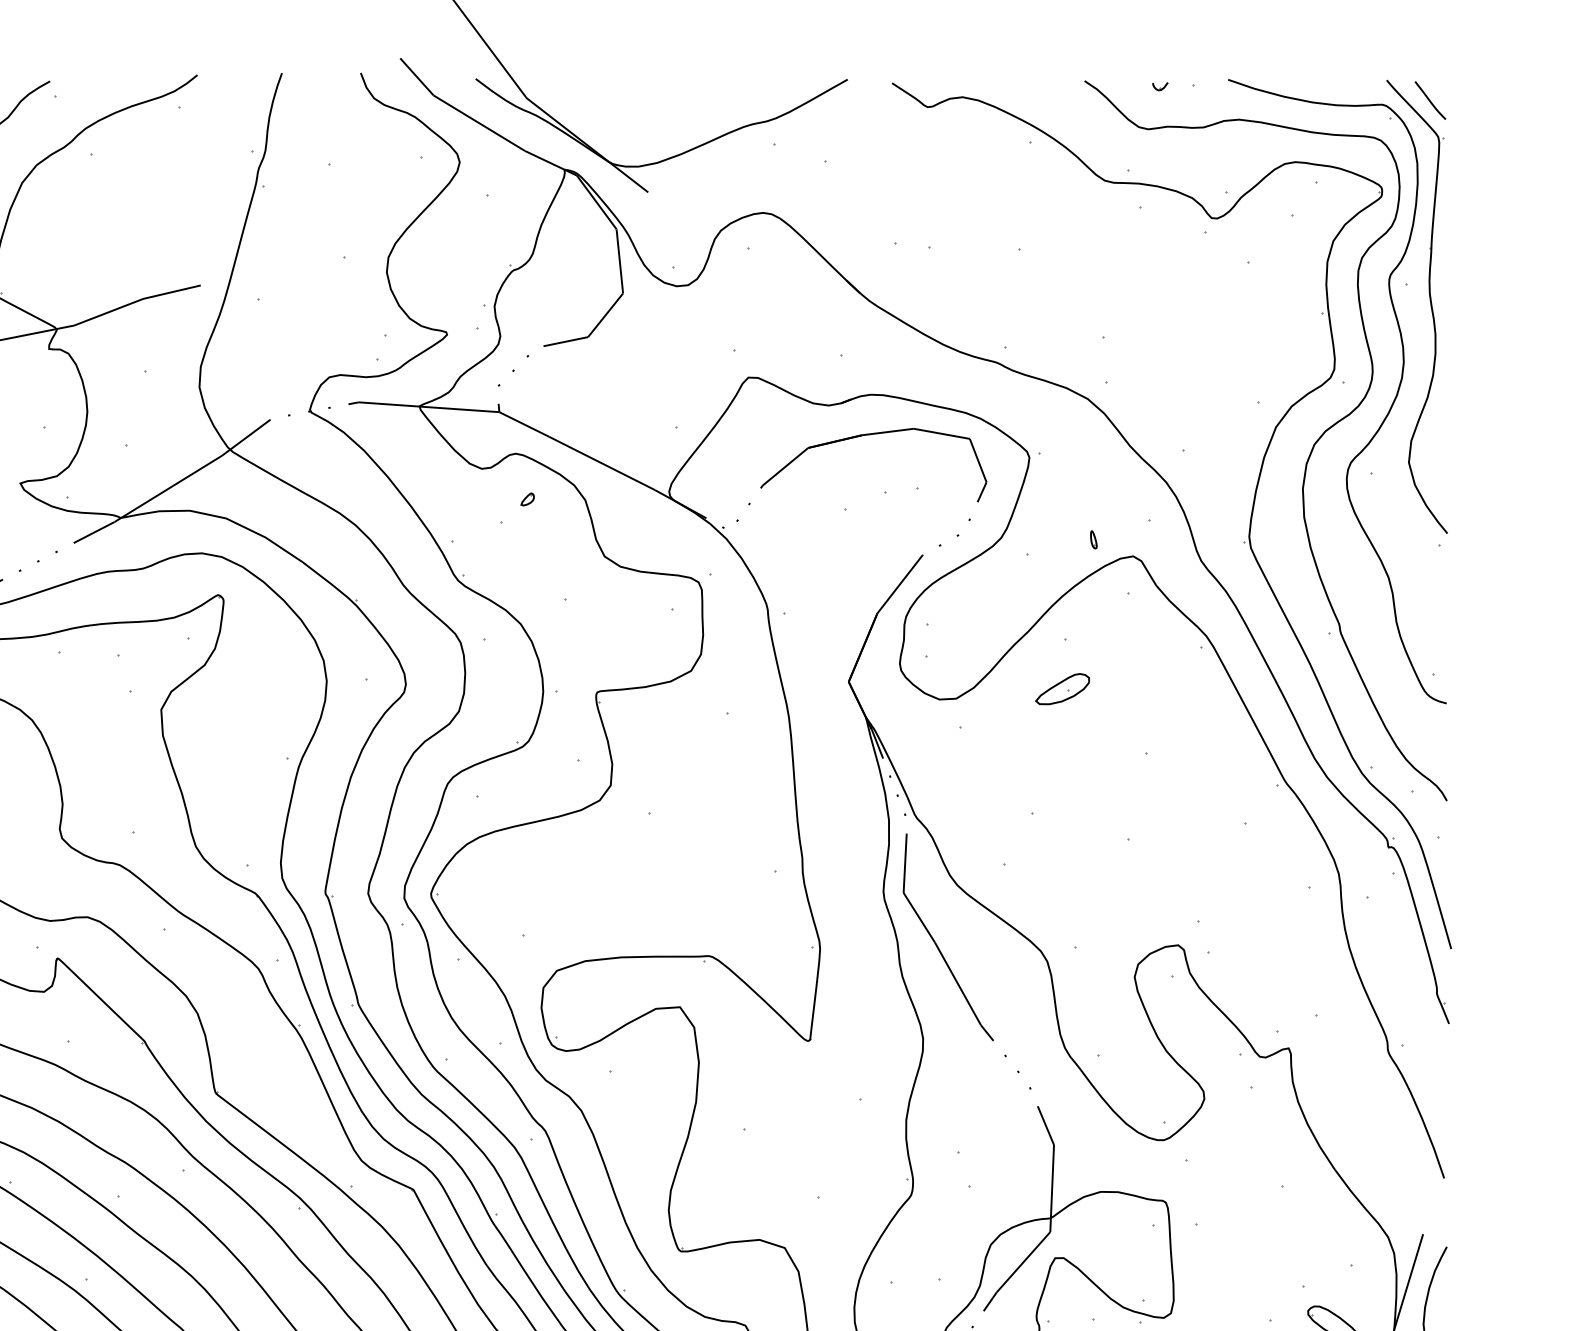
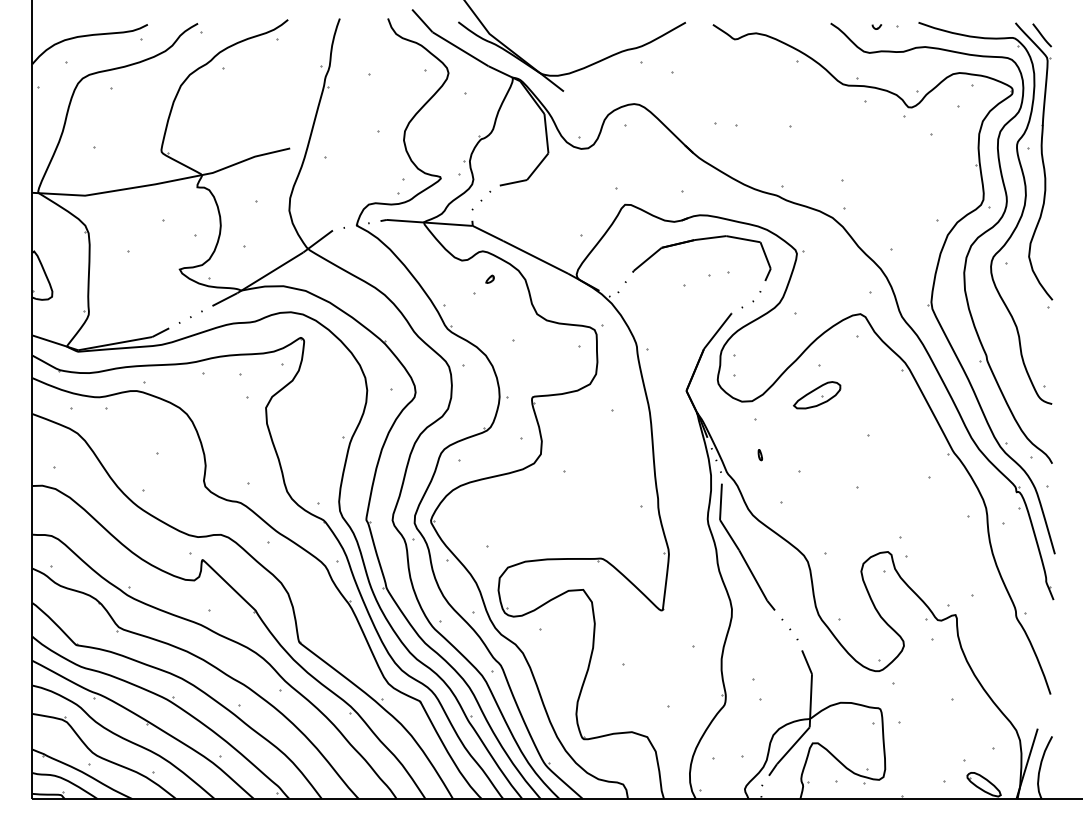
part: (1092, 540) -> (759, 455), moved
part: (1063, 689) -> (817, 395), size x1.43

